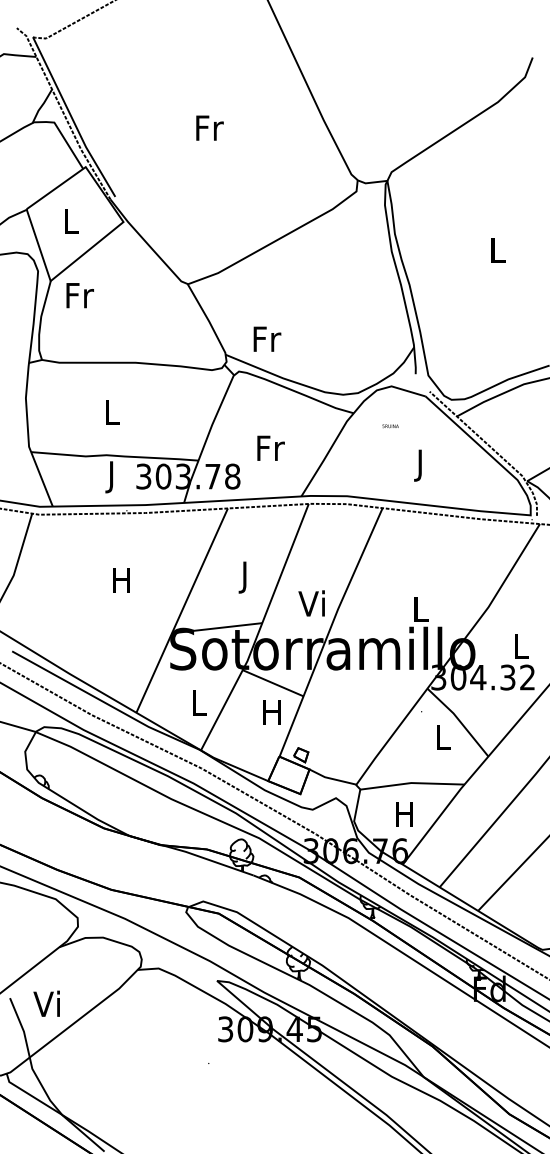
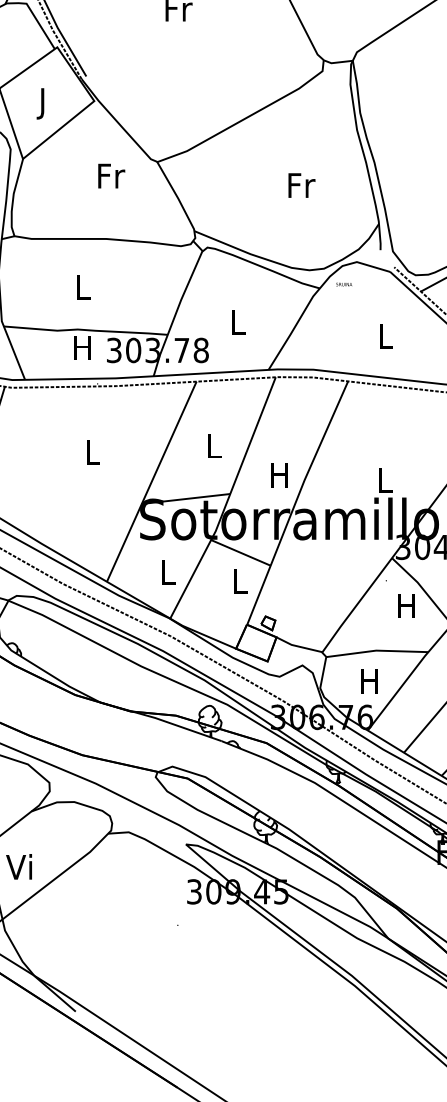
text: (71, 224) -> (43, 103), L -> J
text: (79, 295) -> (110, 176), moved
text: (267, 338) -> (301, 184), moved
text: (390, 426) -> (344, 284), moved
text: (270, 447) -> (238, 321), Fr -> L
text: (421, 465) -> (386, 339), J -> L
text: (111, 477) -> (82, 351), J -> H
text: (245, 577) -> (213, 449), J -> L
text: (121, 580) -> (92, 452), H -> L
text: (311, 603) -> (278, 474), Vi -> H
text: (271, 712) -> (239, 581), H -> L
text: (442, 737) -> (406, 606), L -> H

